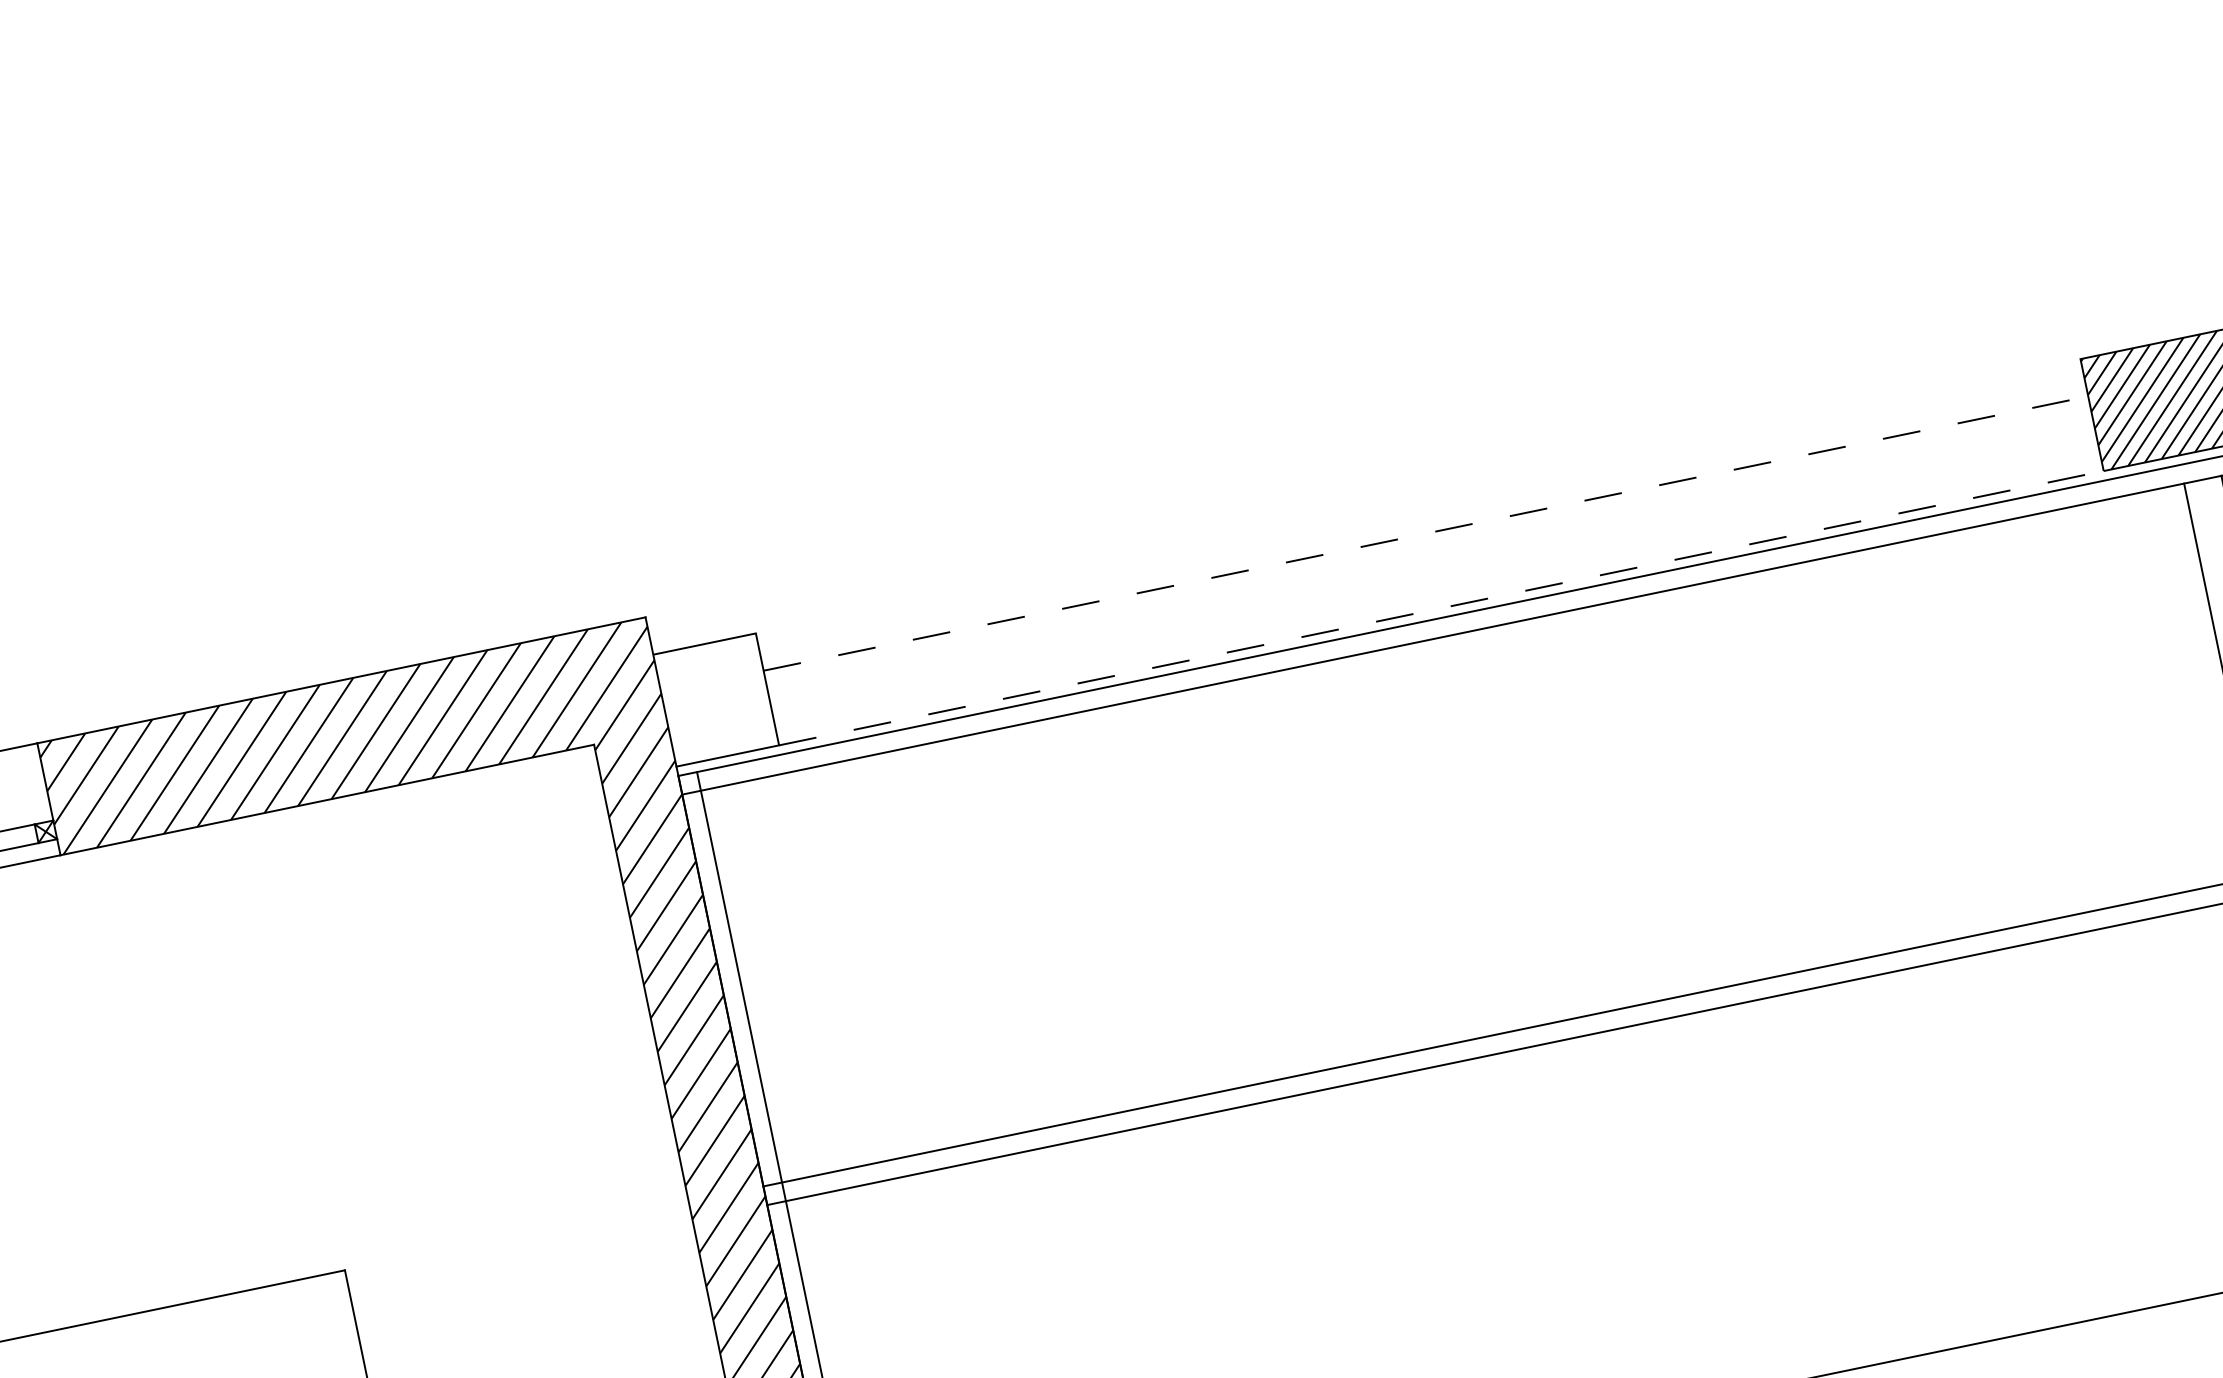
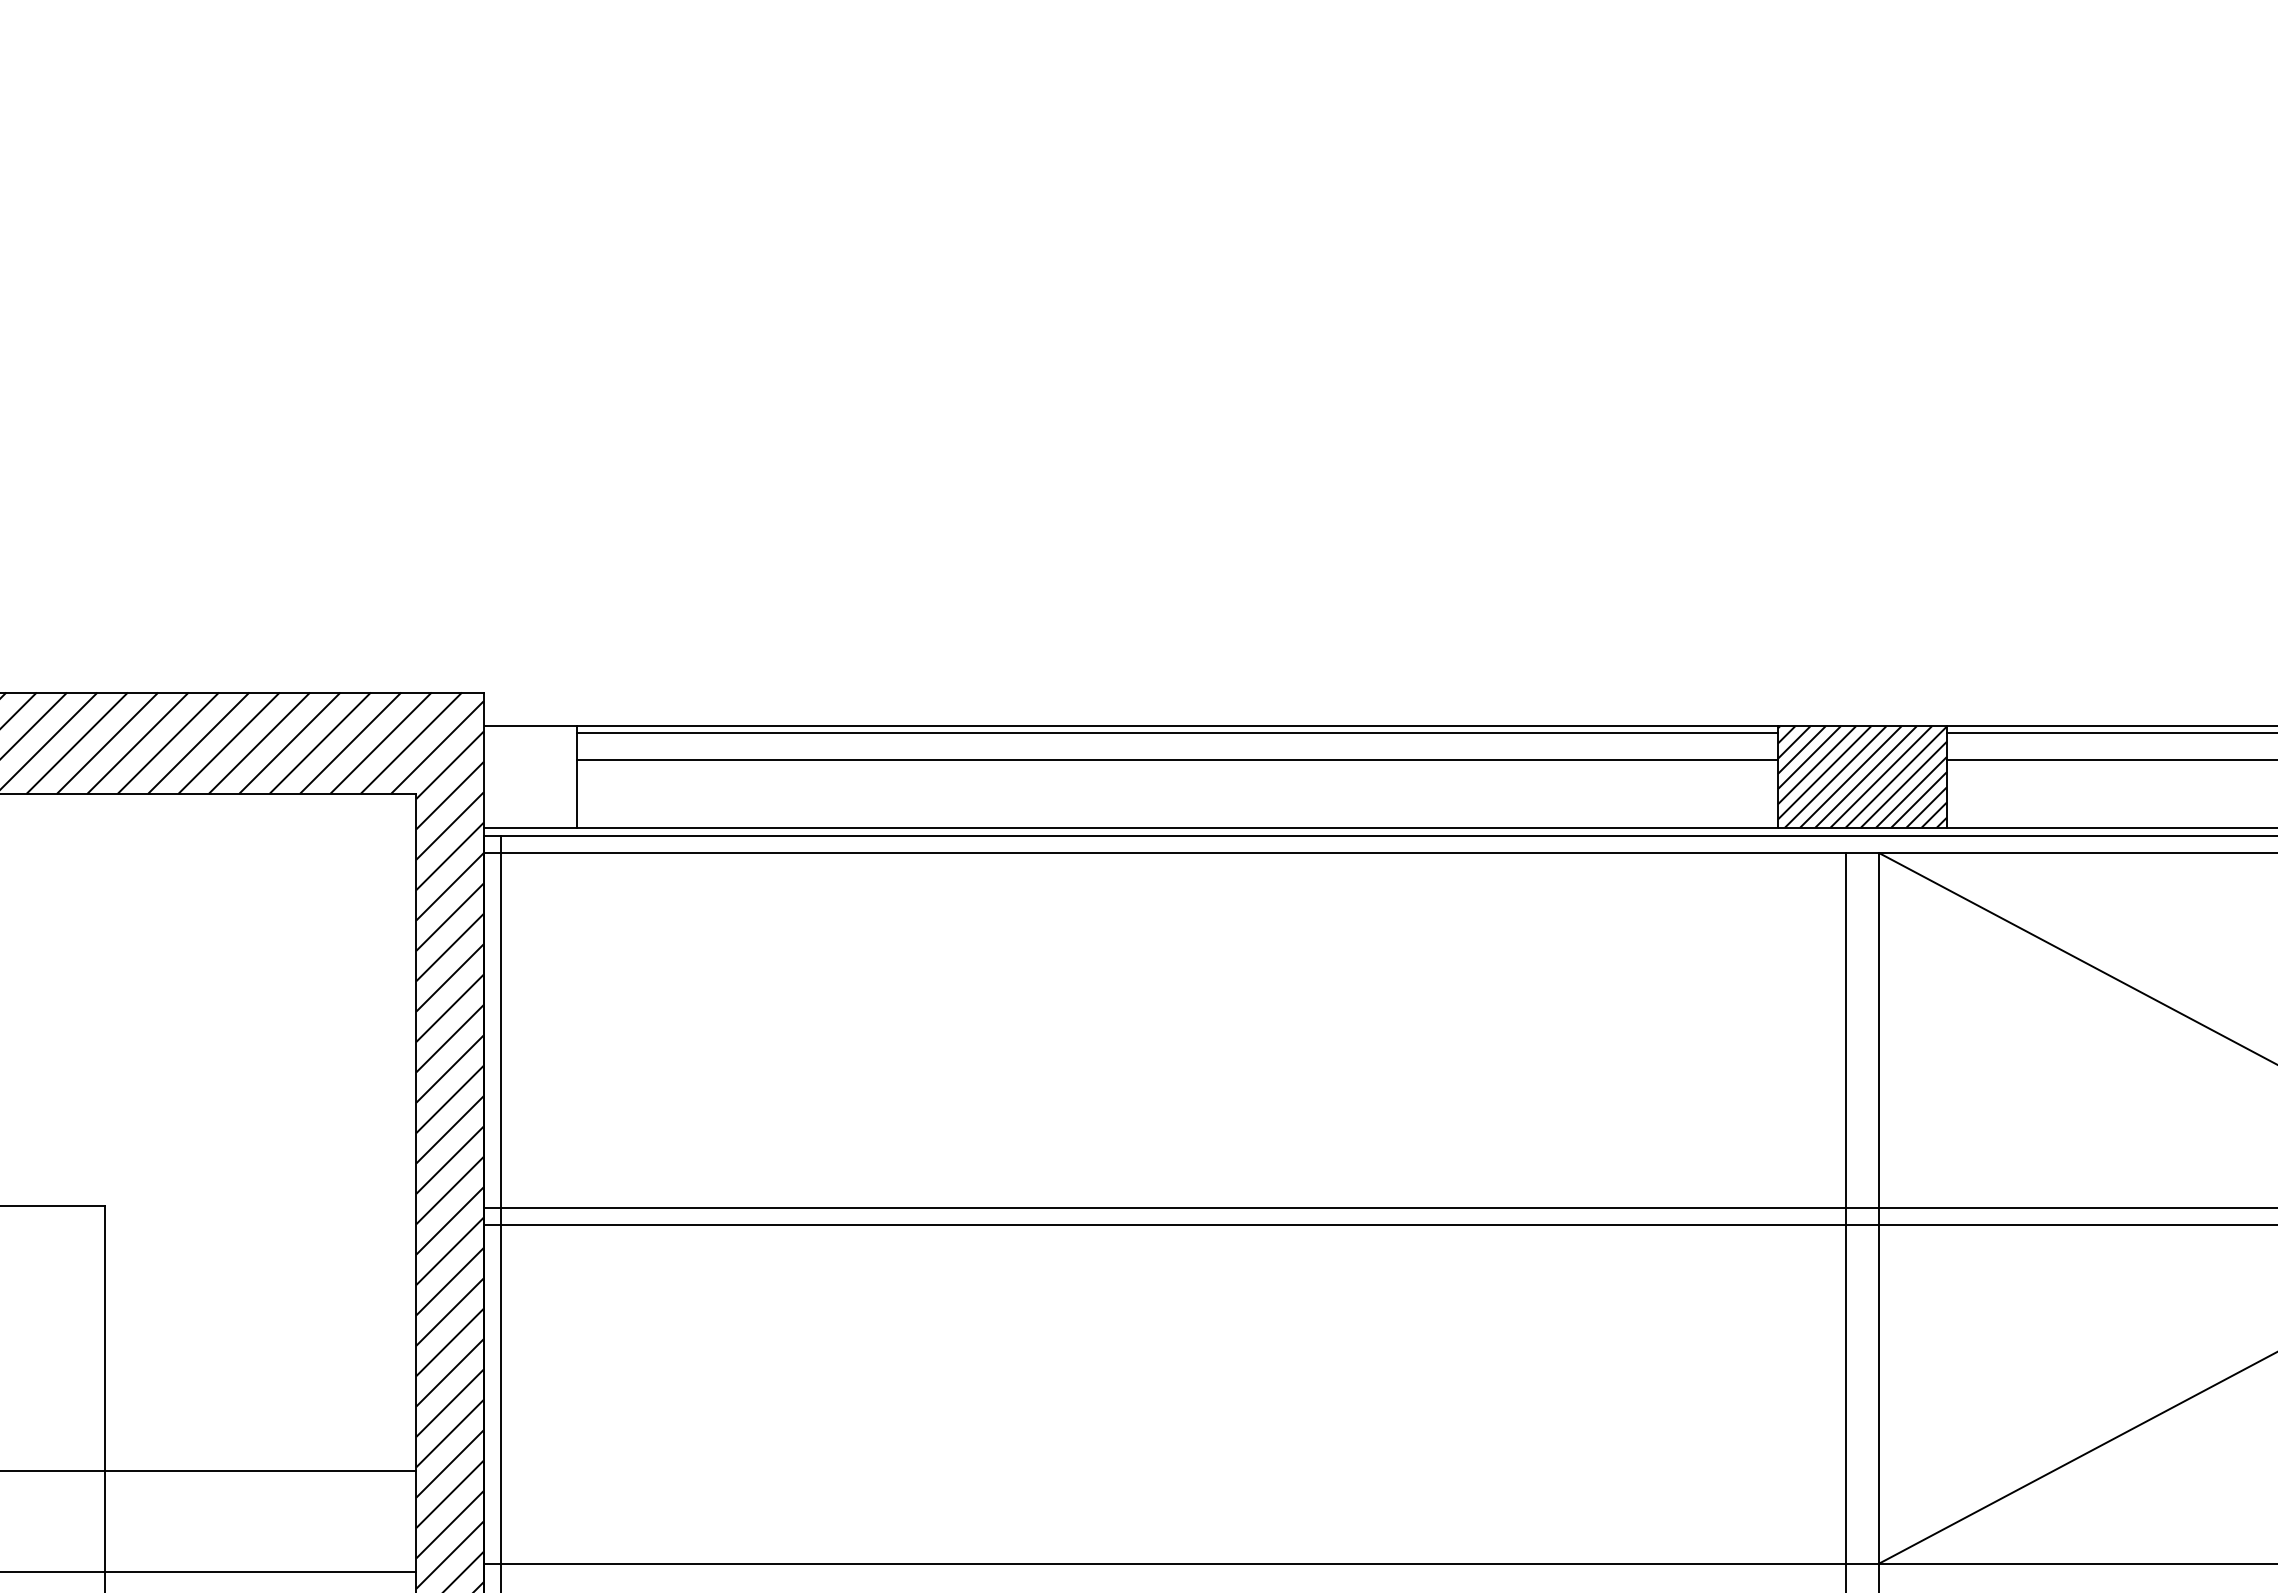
line: (1418, 496) -> (1177, 726), added
line: (1419, 504) -> (1177, 733), added
line: (1426, 533) -> (1177, 760), dashed -> solid
line: (1441, 607) -> (1177, 827), dashed -> solid

